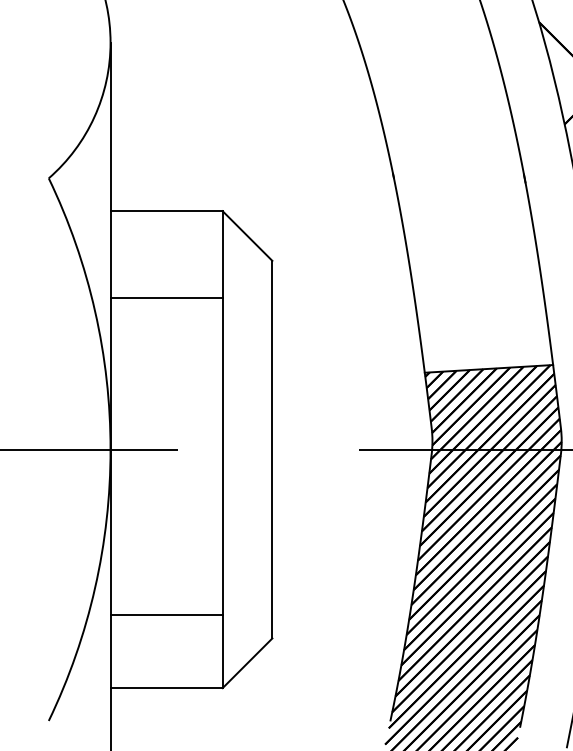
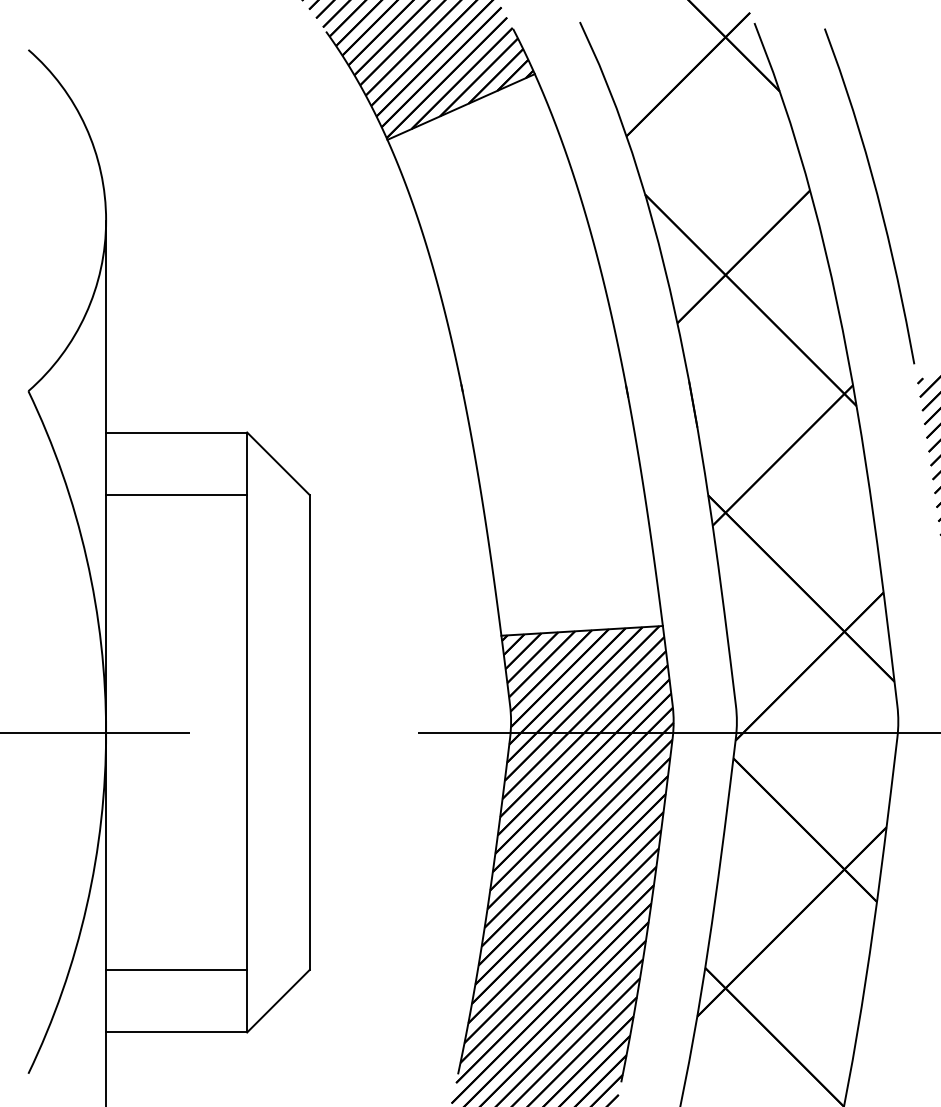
line: (166, 298) -> (176, 495), moved
line: (166, 614) -> (176, 969), moved

